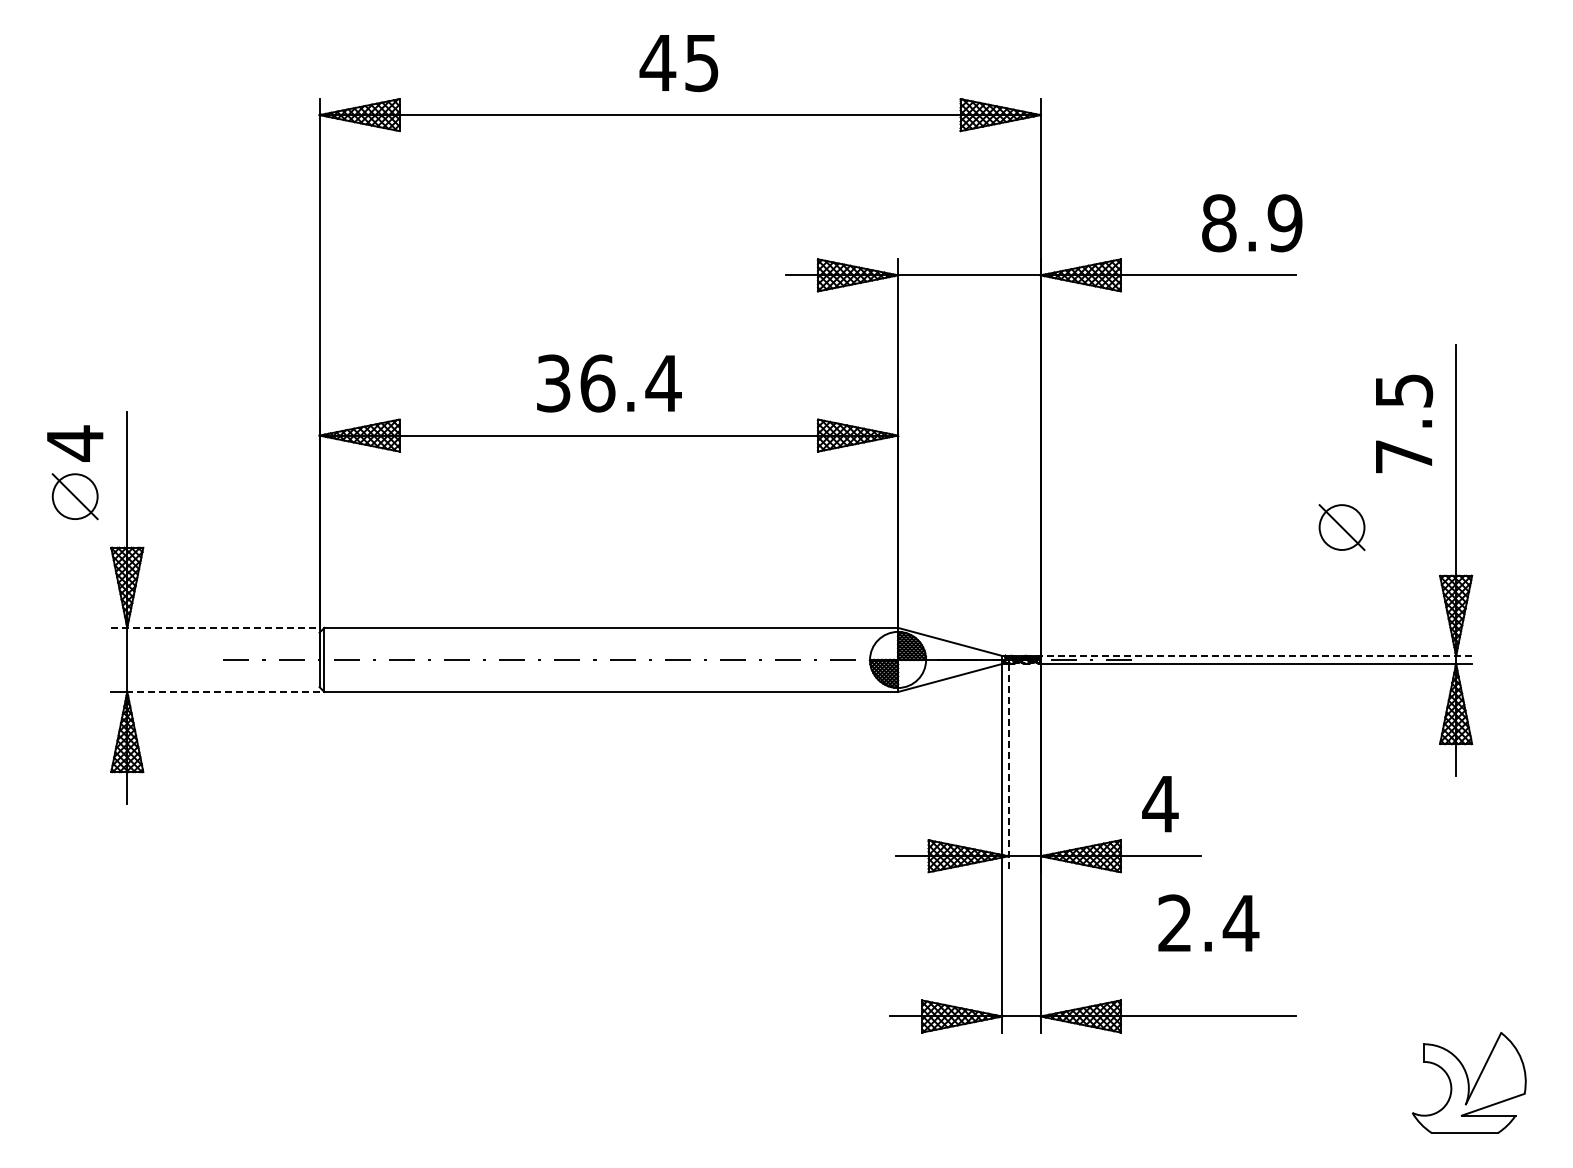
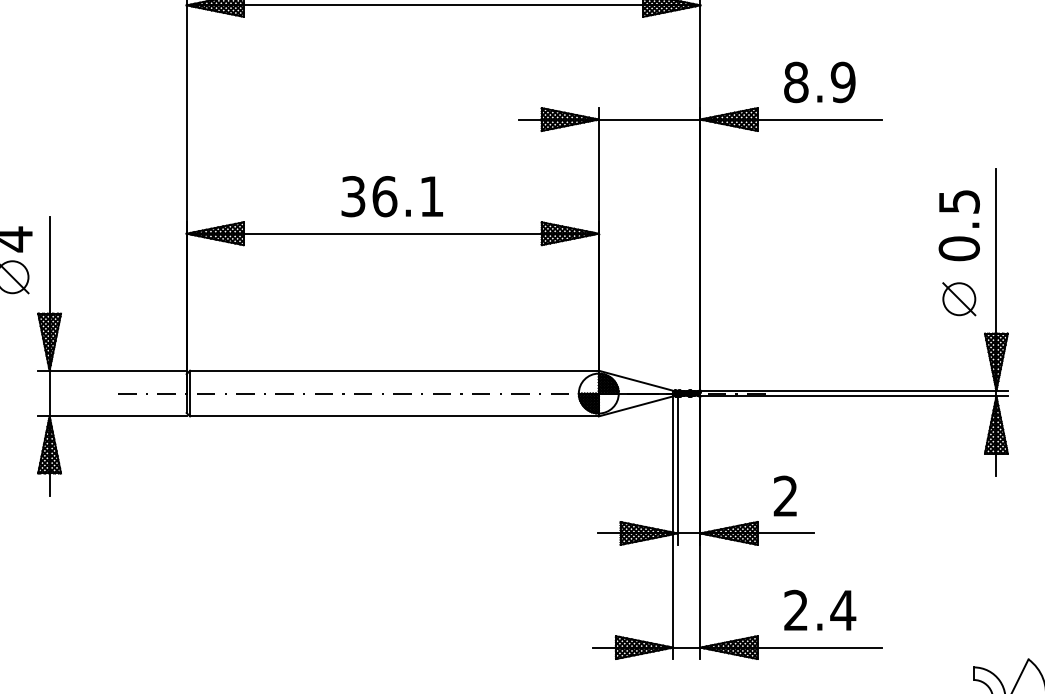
text: (1252, 223) -> (819, 82), moved
text: (663, 383) -> (431, 196), 36.4 -> 36.1
text: (1404, 456) -> (959, 248), 7.5 -> 0.5
part: (1341, 527) -> (958, 299), moved
line: (215, 627) -> (112, 370), dashed -> solid
line: (1256, 655) -> (854, 390), dashed -> solid
line: (222, 692) -> (117, 416), dashed -> solid
line: (1008, 768) -> (677, 470), dashed -> solid
text: (1160, 803) -> (785, 495), 4 -> 2
text: (1208, 922) -> (819, 609), moved

